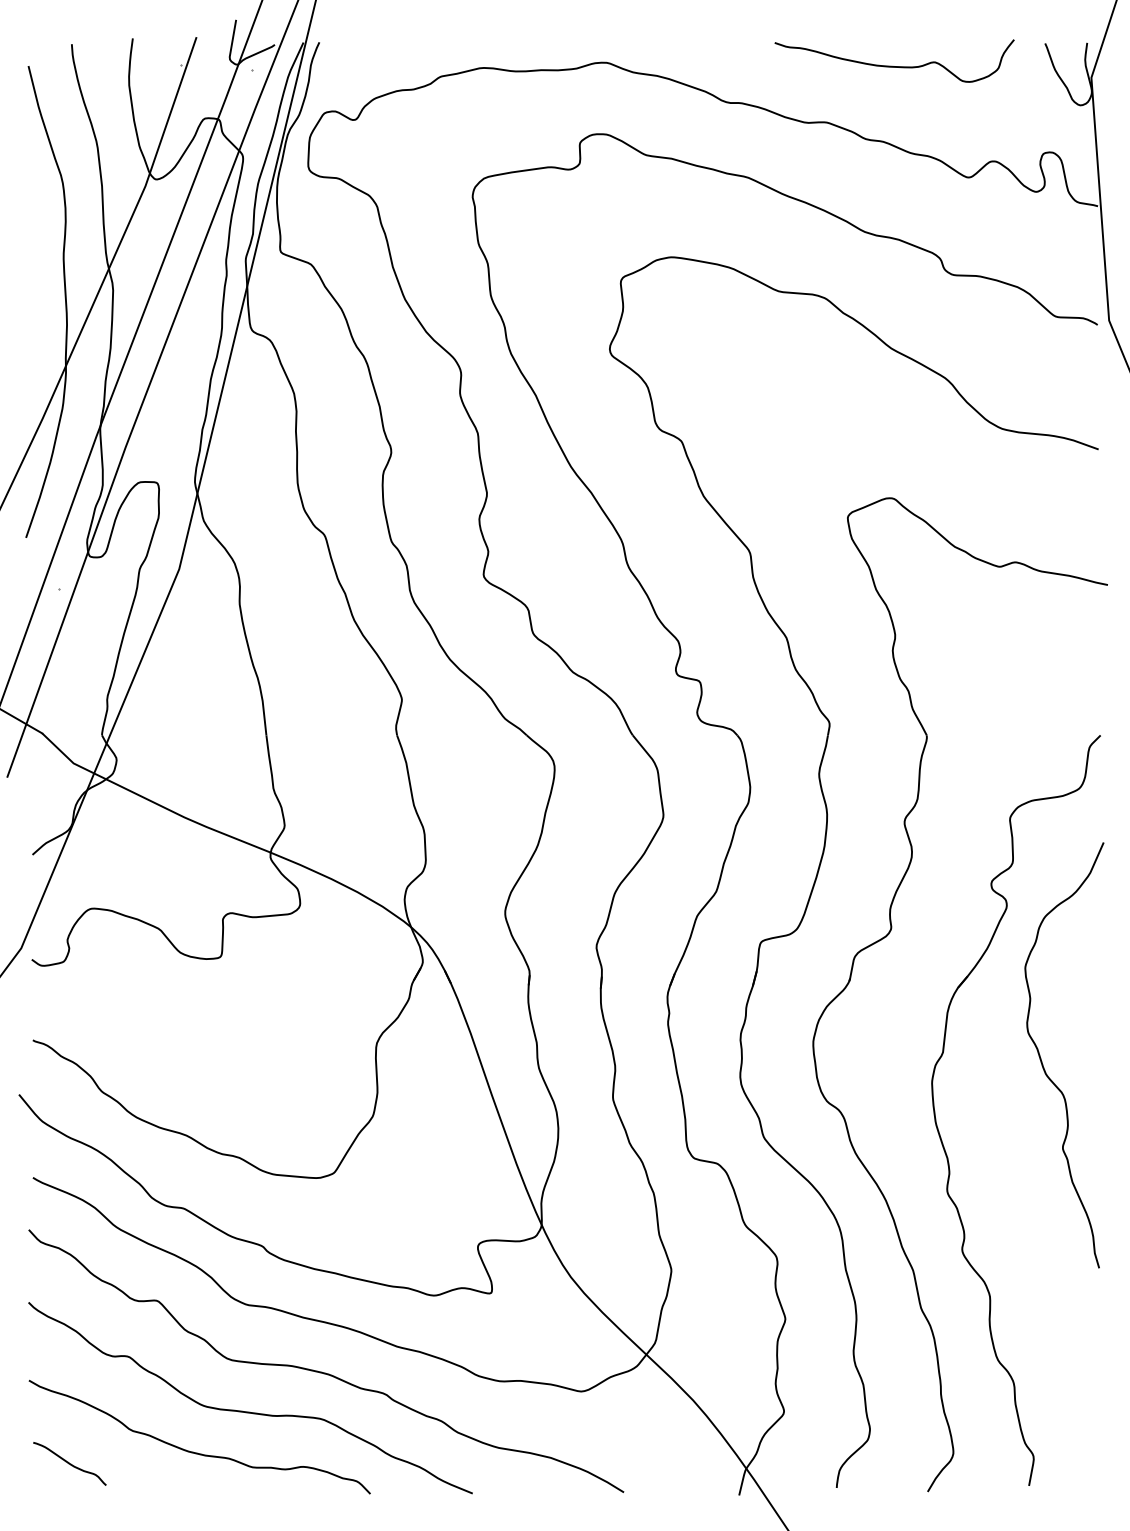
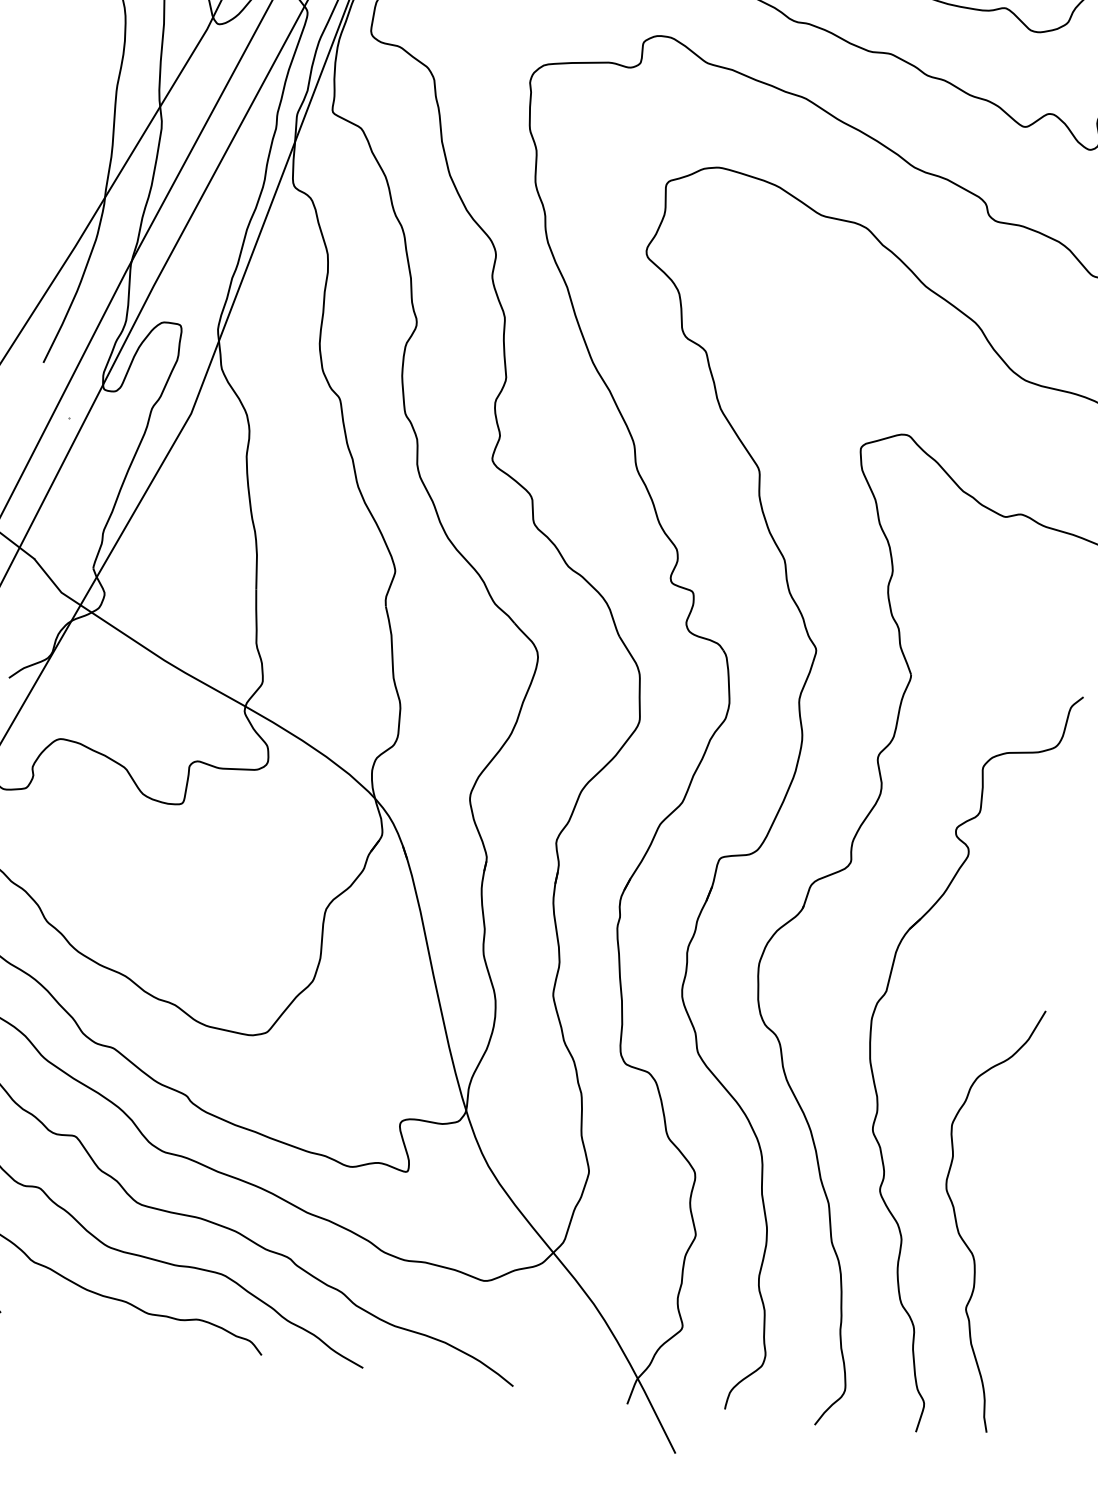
curve: (1042, 1061) -> (956, 1220), moved

